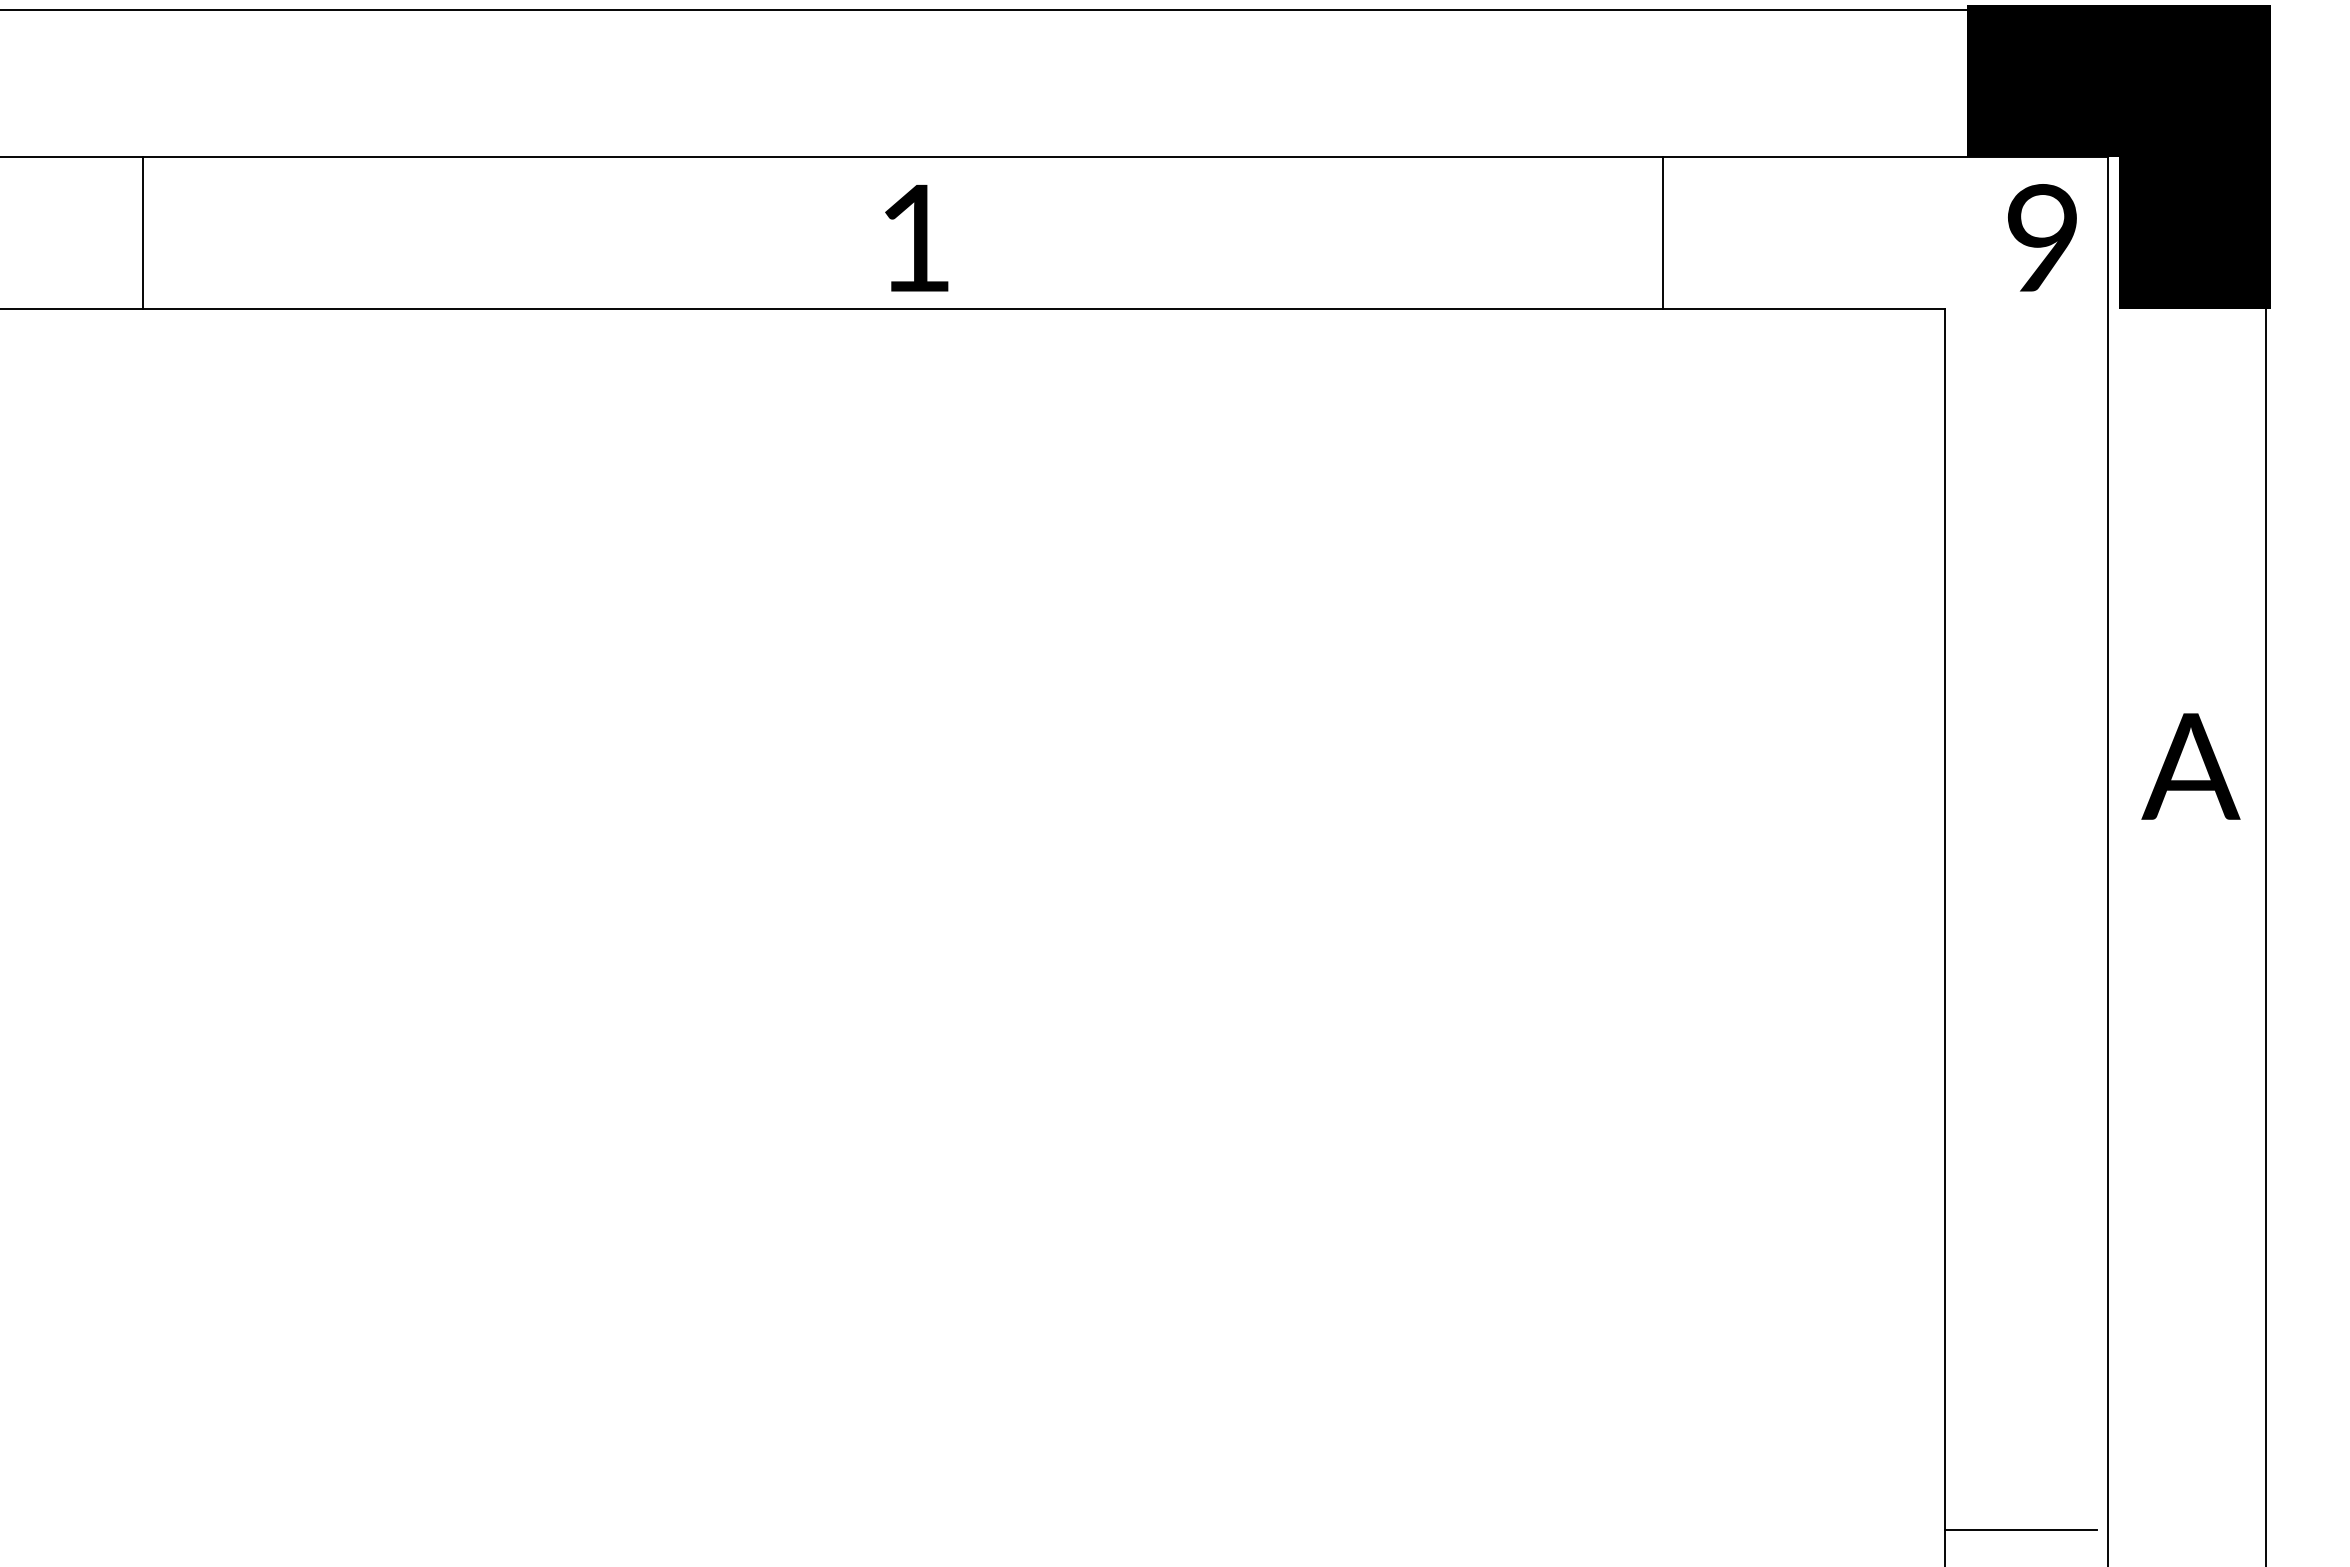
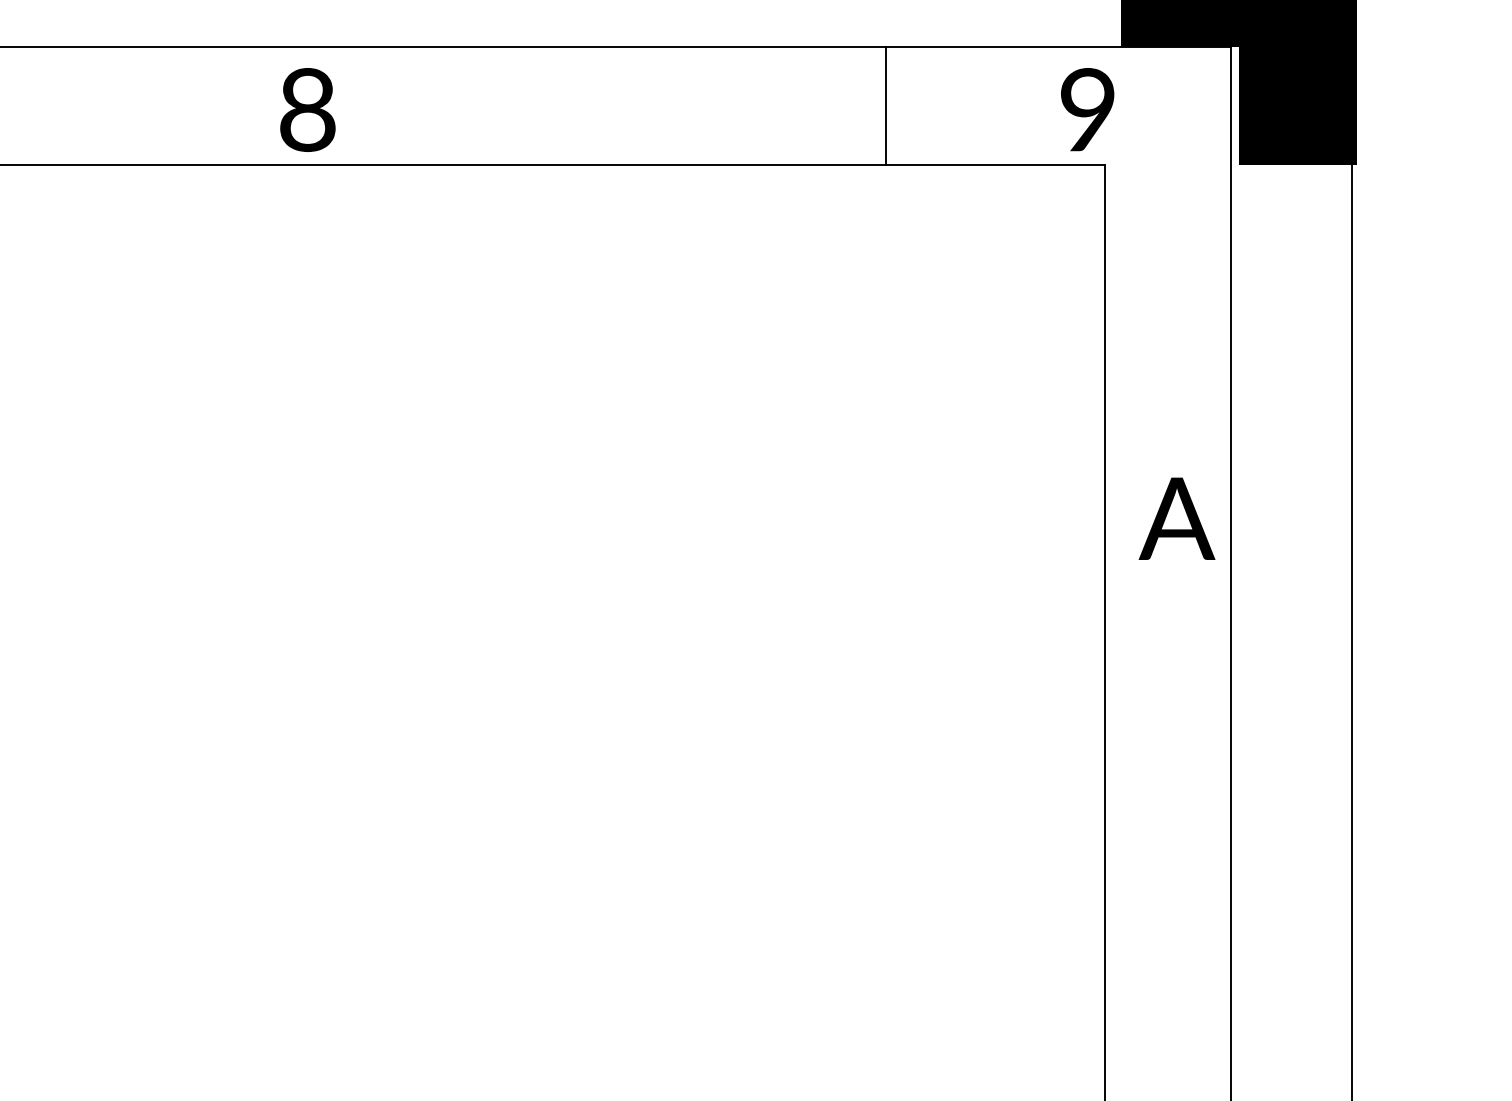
text: (2042, 237) -> (1087, 109), moved
text: (915, 238) -> (307, 110), 1 -> 8
text: (2190, 766) -> (1176, 518), moved

